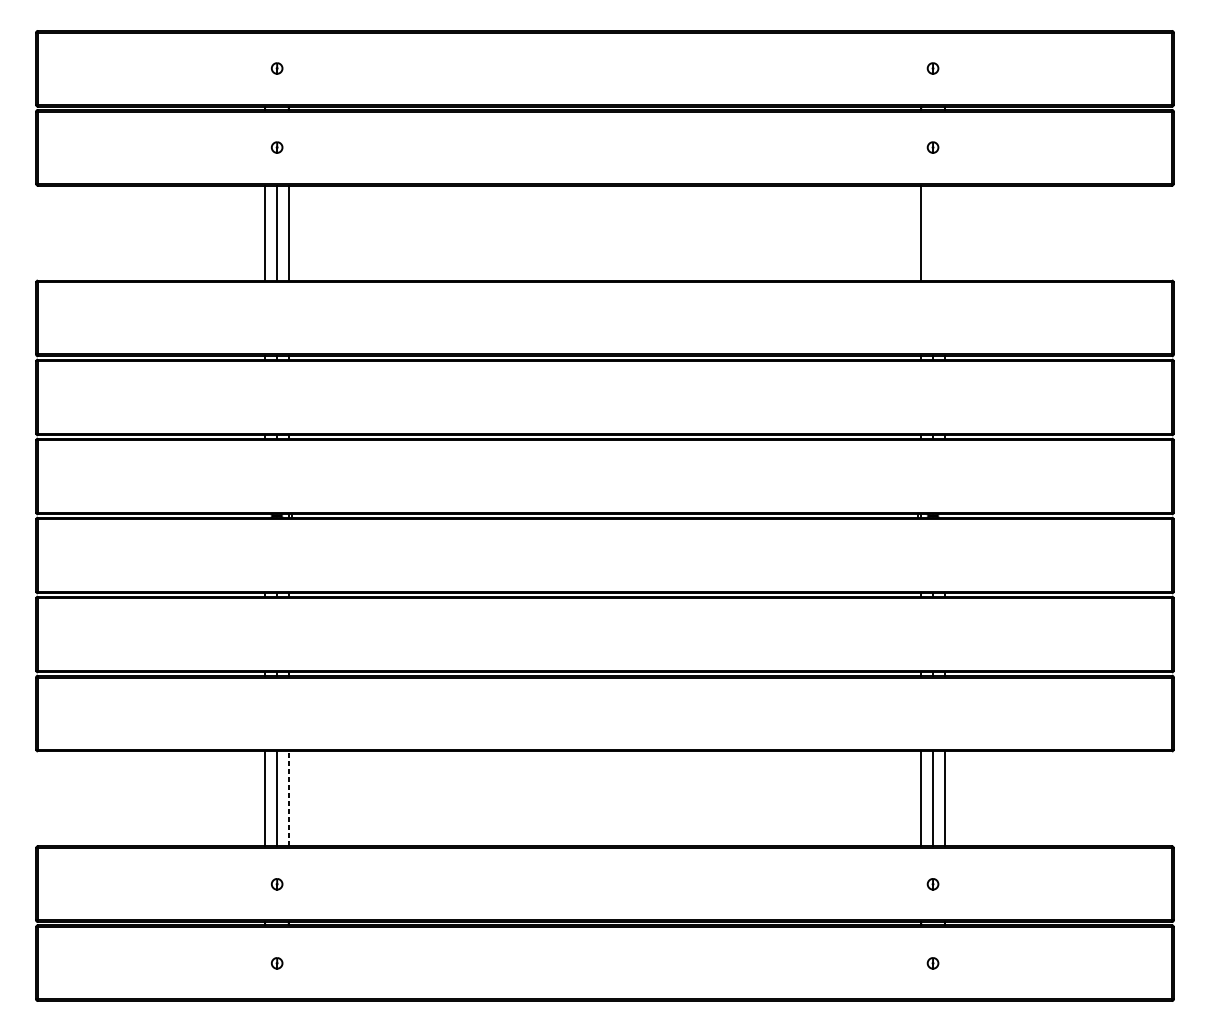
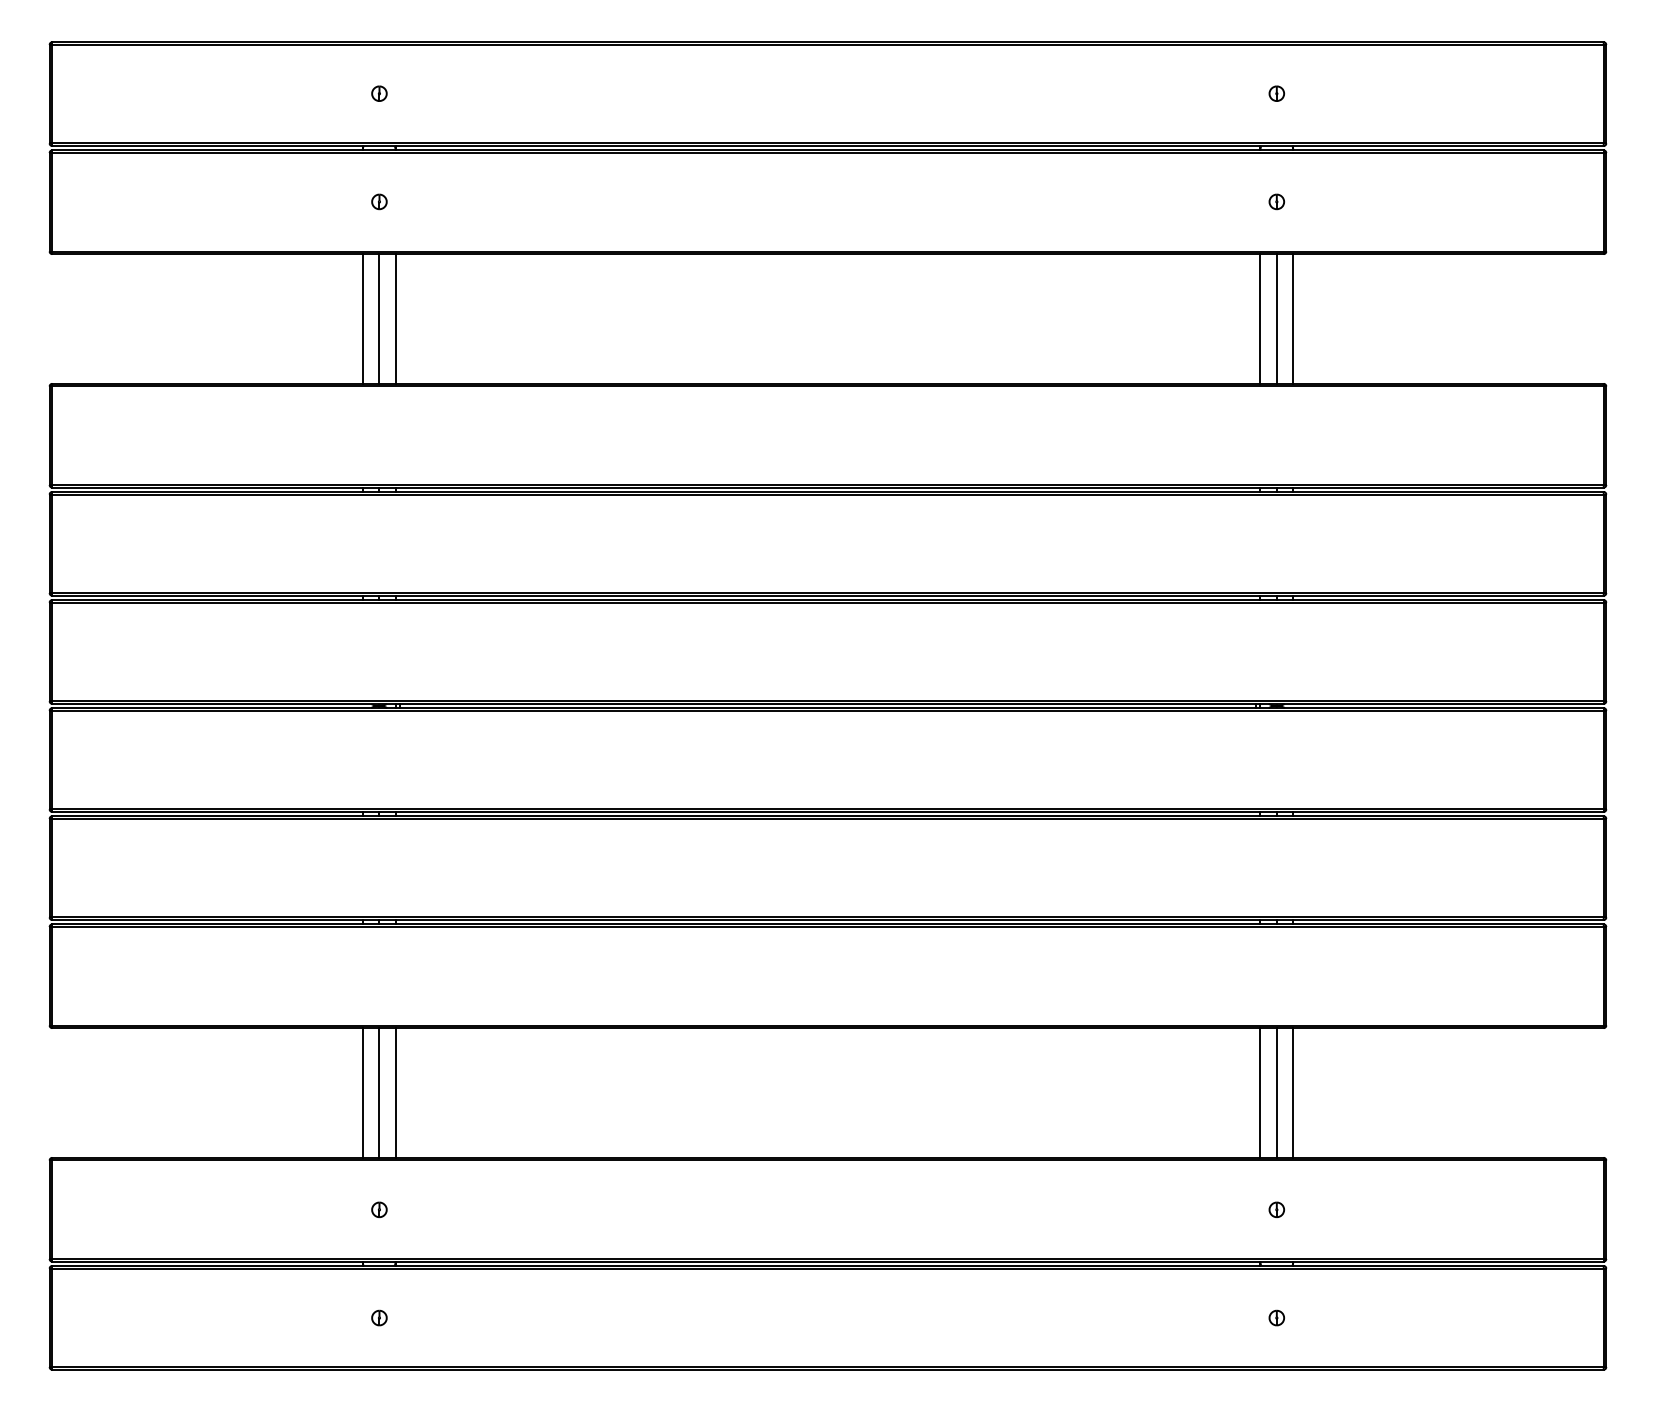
line: (932, 232) -> (1276, 318), added
line: (945, 232) -> (1293, 318), added
line: (288, 799) -> (395, 1093), dashed -> solid

